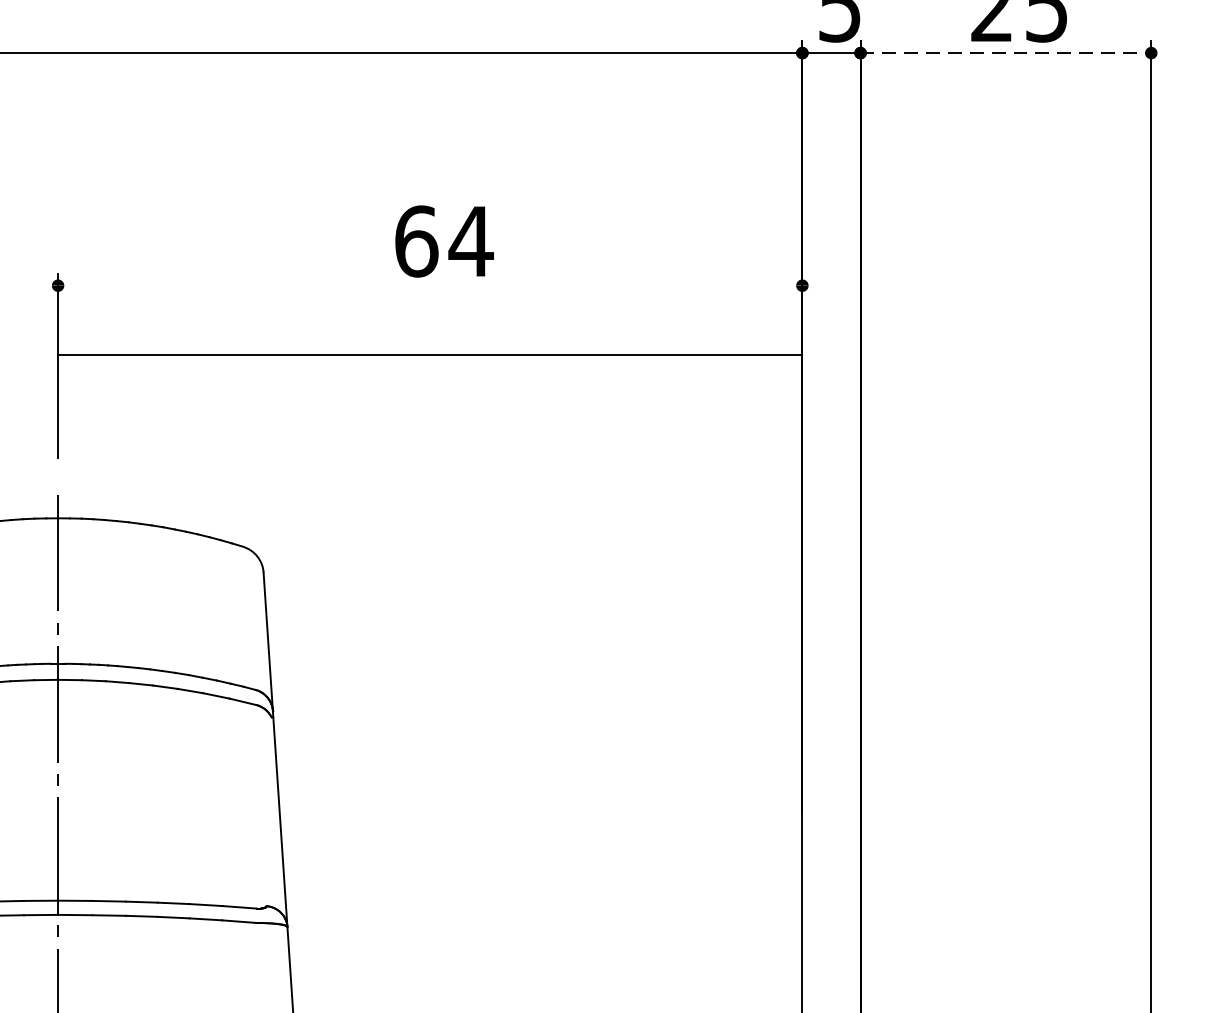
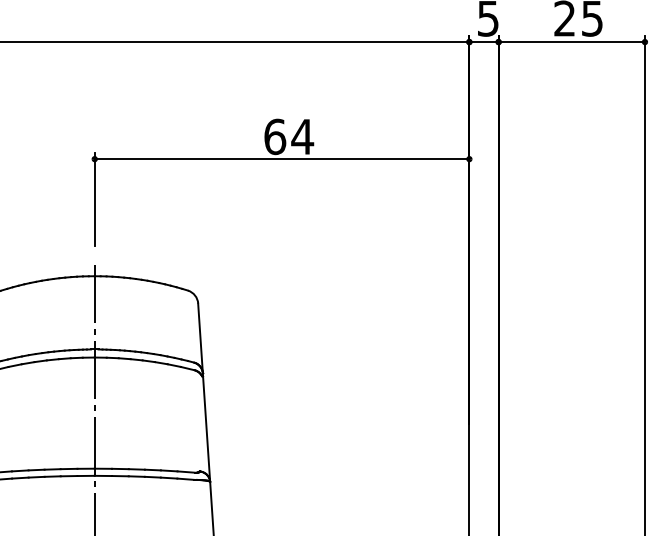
line: (1007, 53) -> (572, 42), dashed -> solid
line: (429, 355) -> (281, 159), moved

